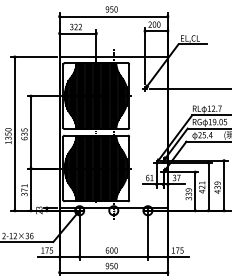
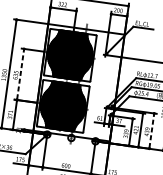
line: (31, 131) -> (21, 73), solid -> dashed
line: (224, 185) -> (152, 130), solid -> dashed

